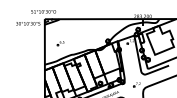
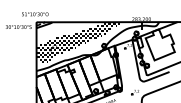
hatch: (83, 38) -> (77, 42), added

